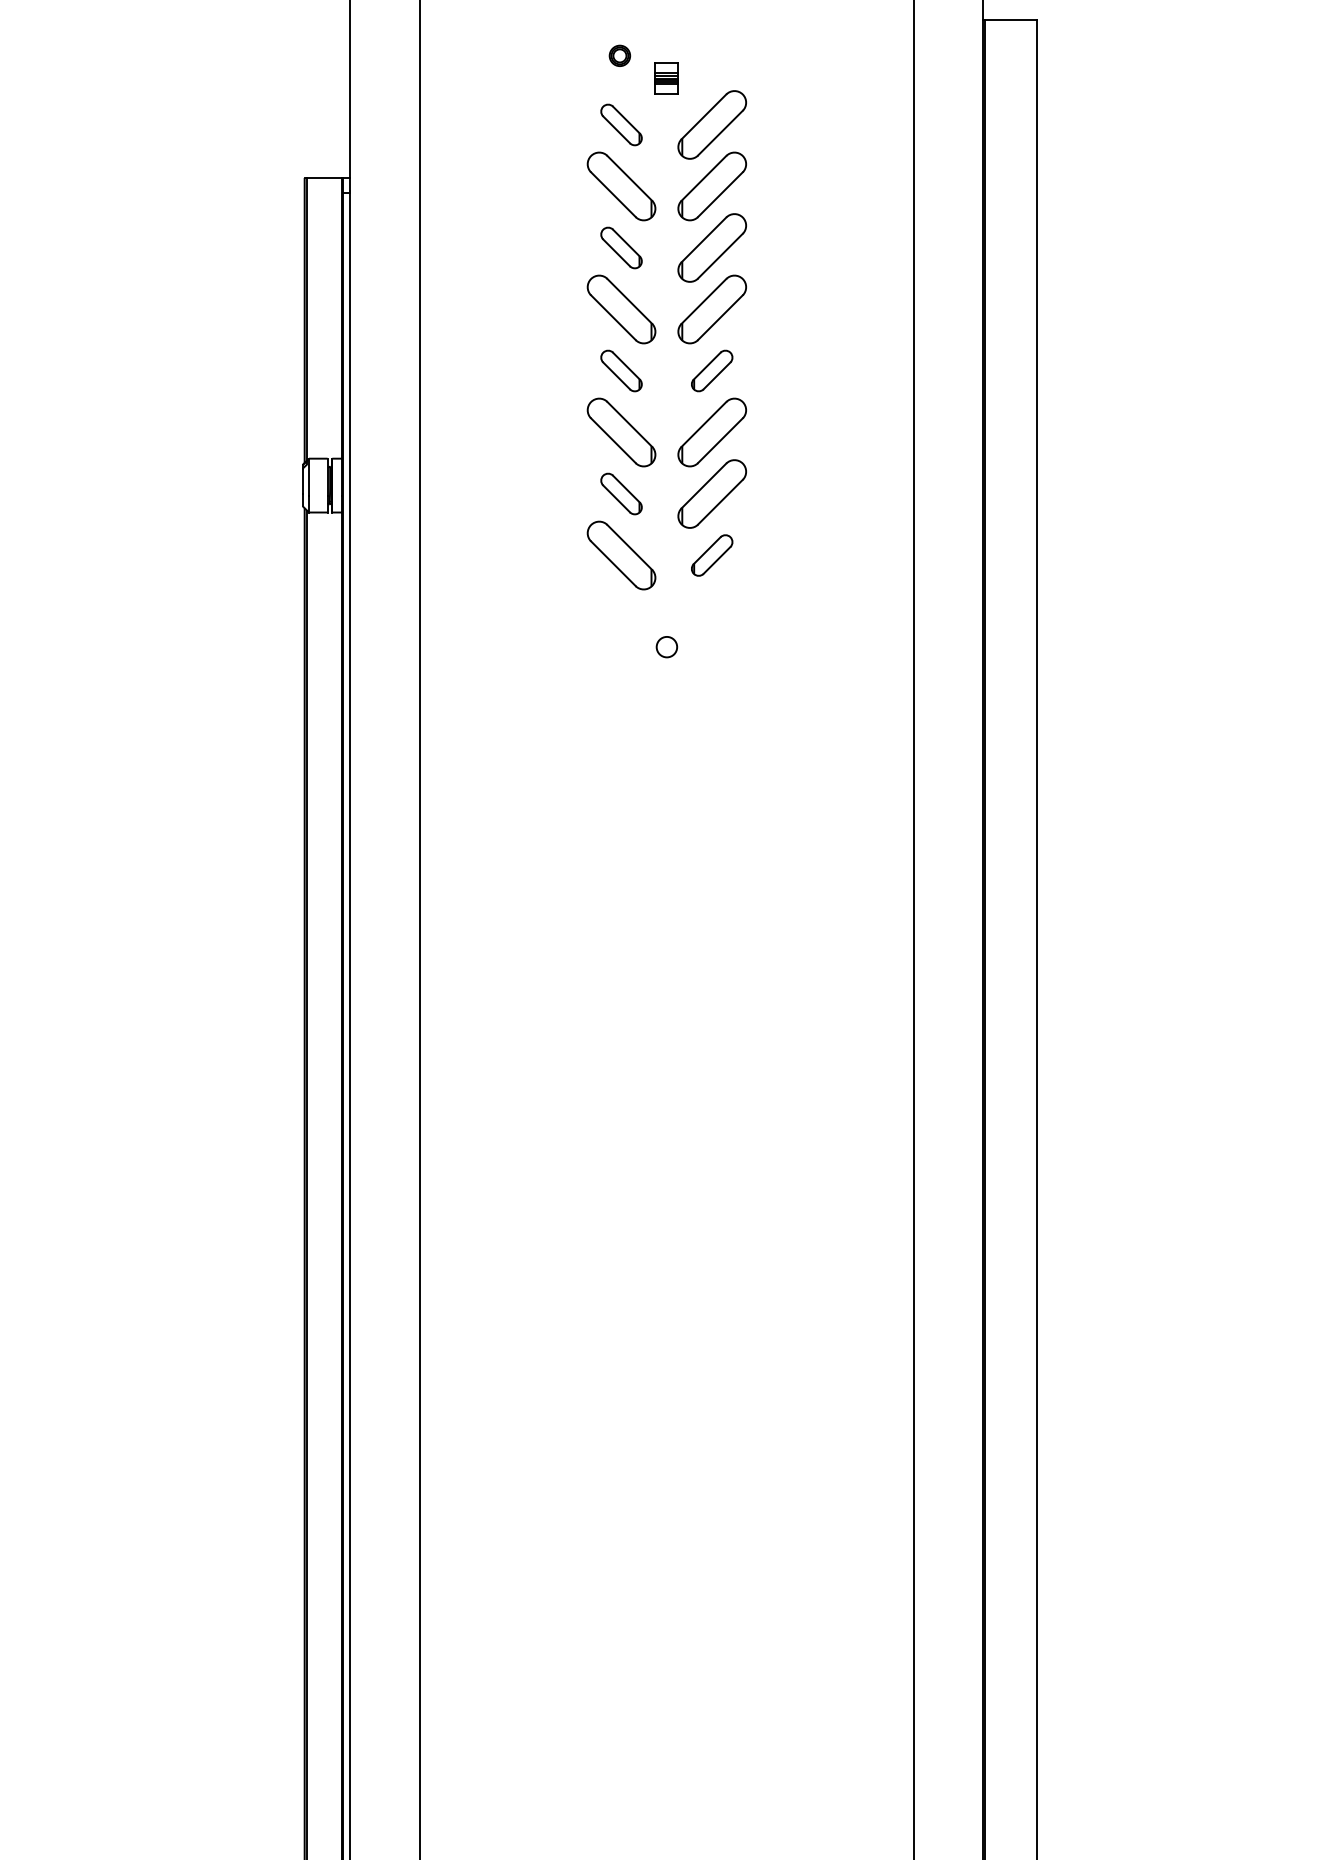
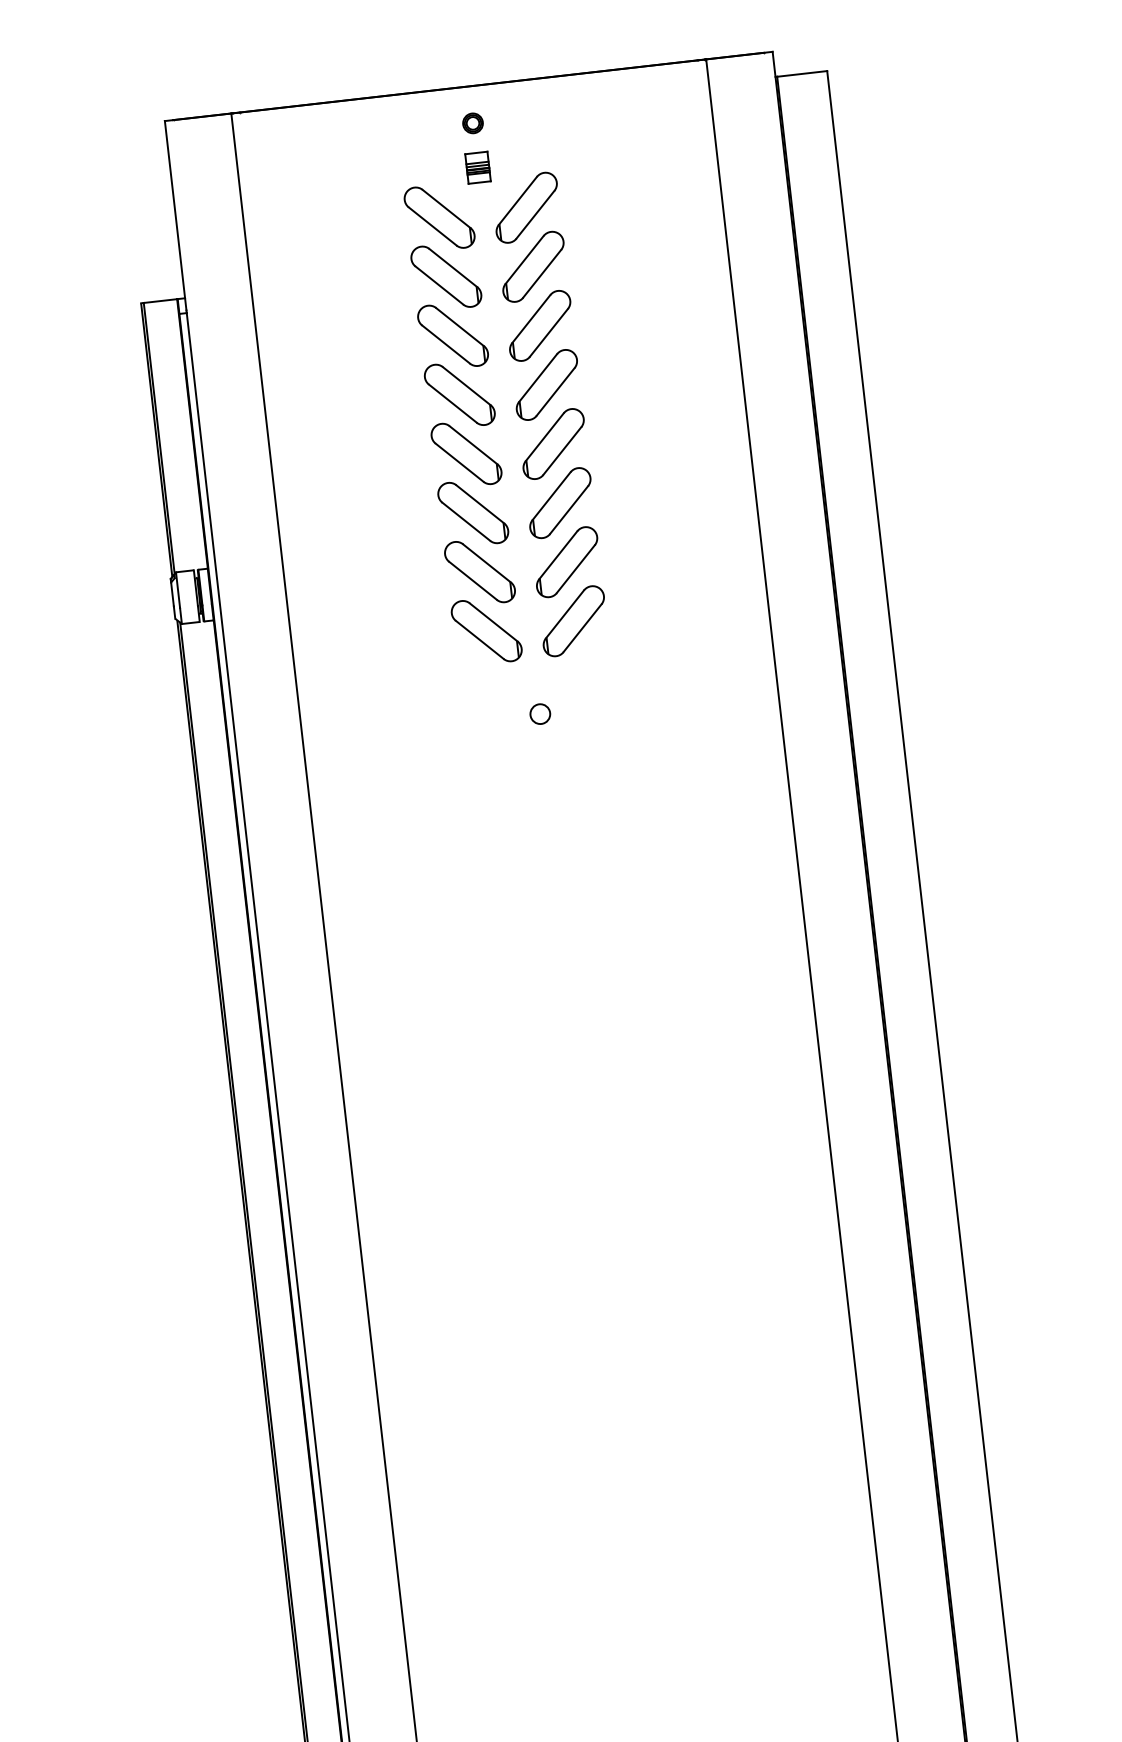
part: (619, 55) -> (472, 123), moved
part: (621, 124) -> (439, 217), size x1.67
part: (621, 247) -> (452, 335), size x1.67
part: (621, 370) -> (466, 453), size x1.67
part: (711, 370) -> (552, 443), size x1.67
part: (621, 493) -> (479, 571), size x1.67
part: (711, 555) -> (573, 621), size x1.67

